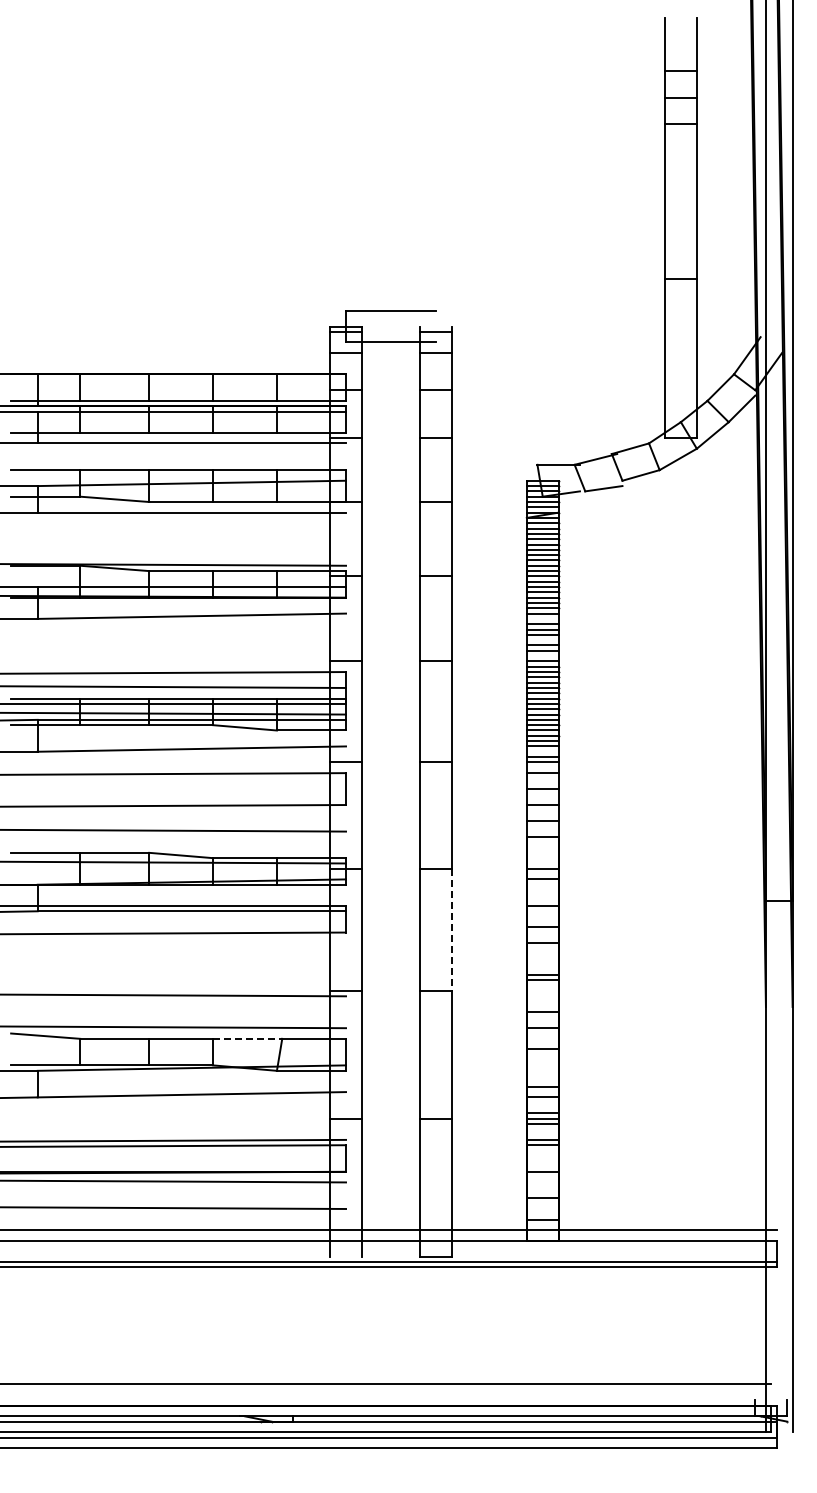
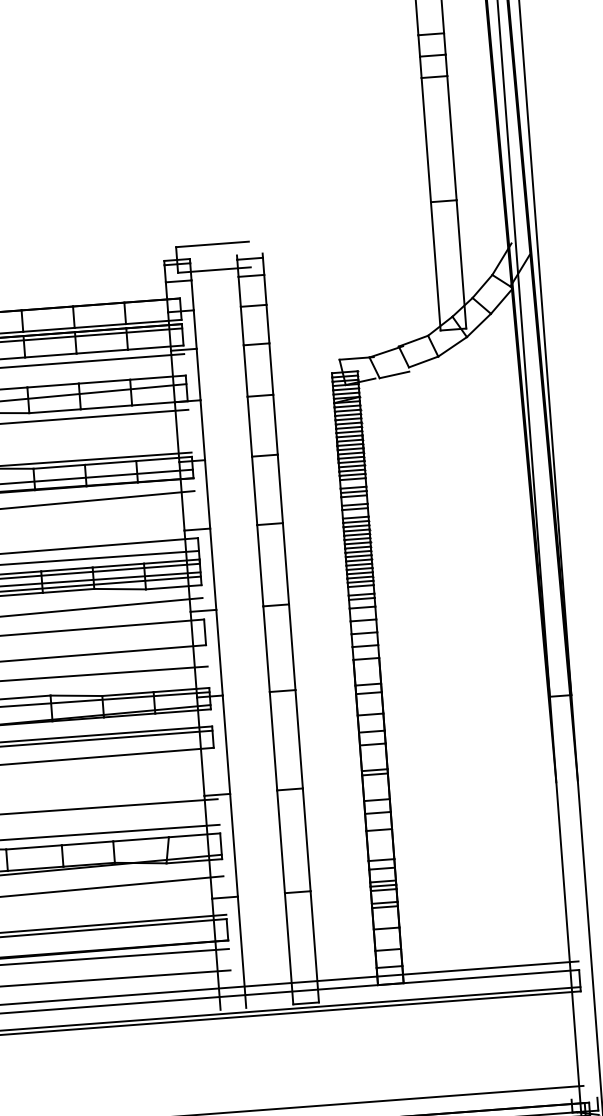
line: (452, 930) -> (299, 739), dashed -> solid
line: (247, 1038) -> (140, 839), dashed -> solid

